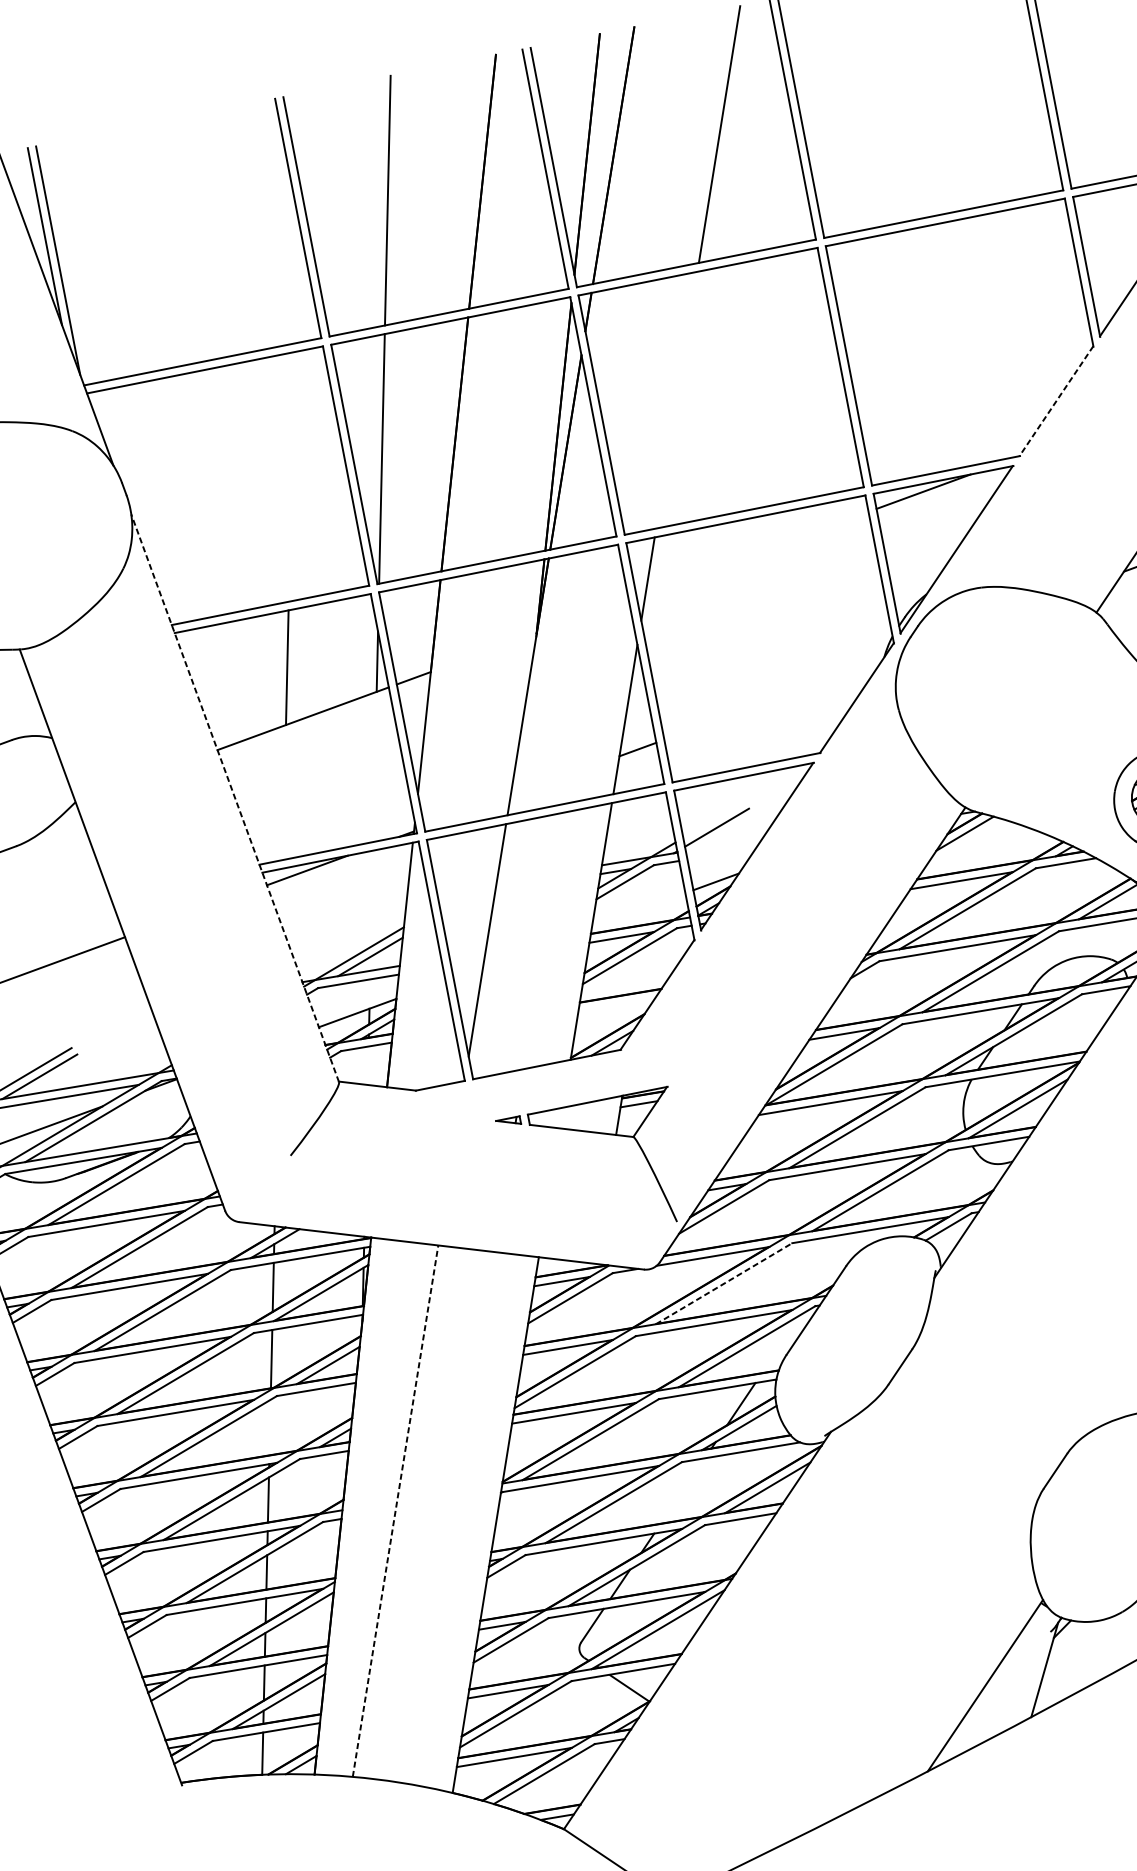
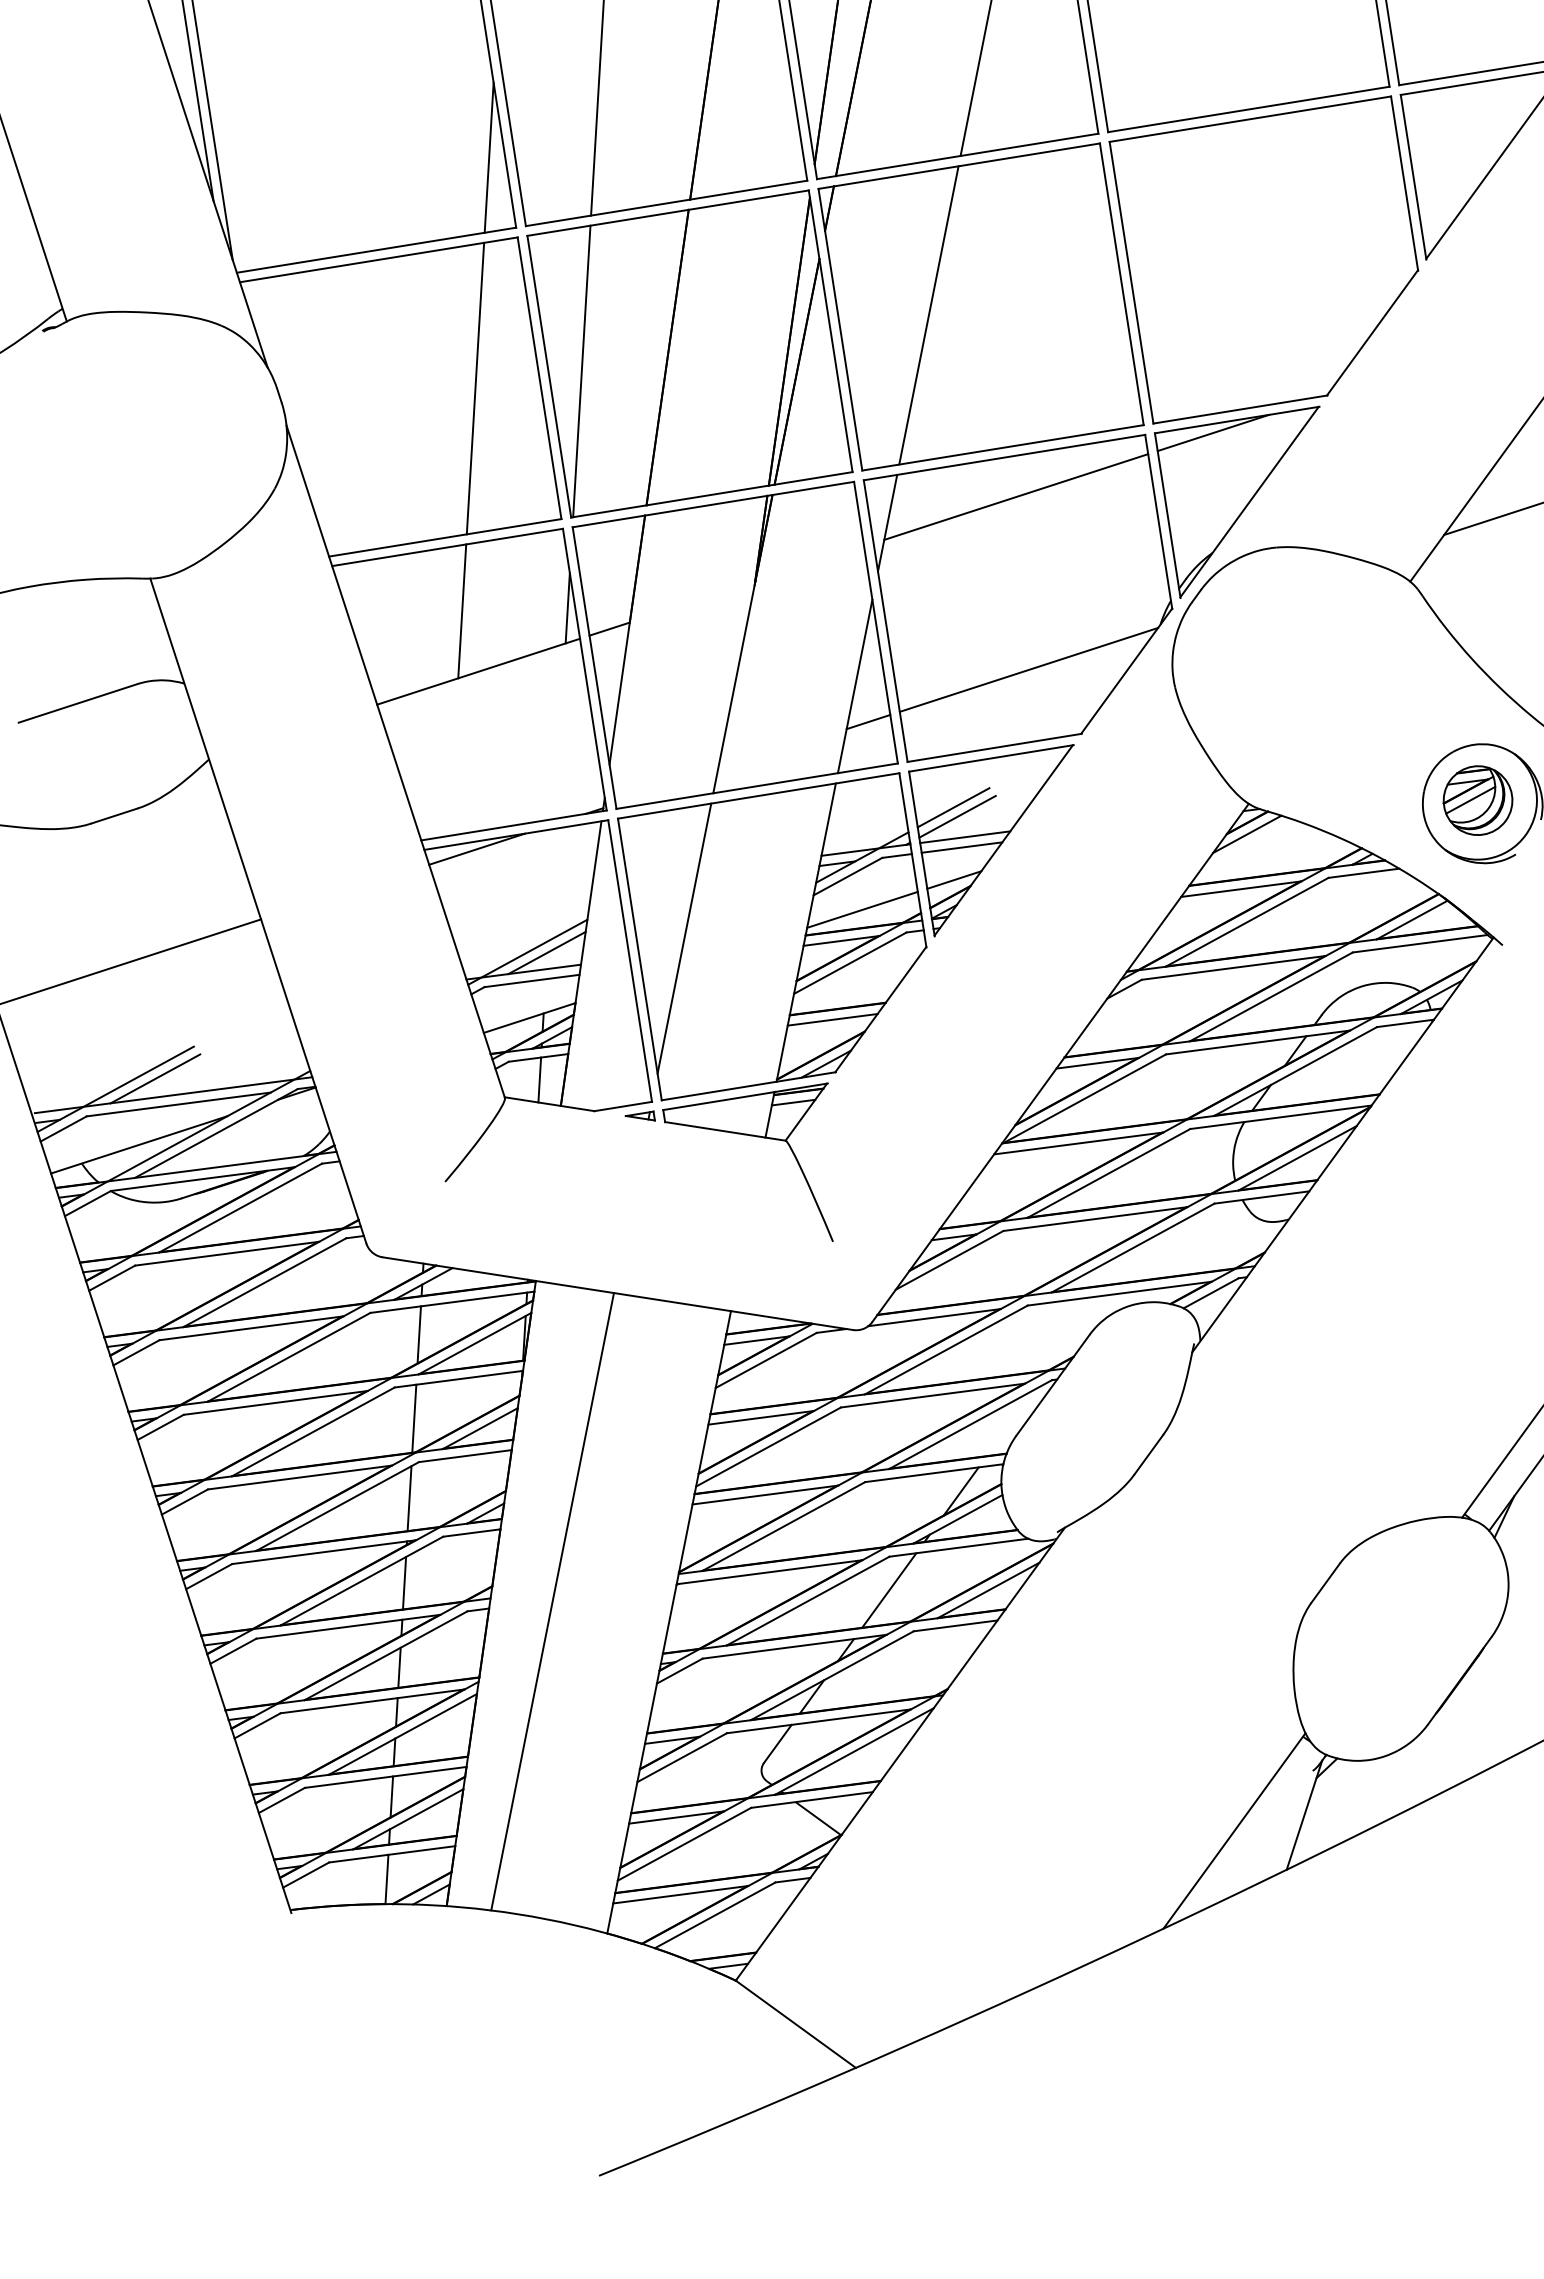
line: (295, 279) -> (488, 157), added
line: (676, 400) -> (928, 315), added
line: (1056, 401) -> (1372, 333), dashed -> solid
line: (291, 476) -> (475, 388), added
line: (757, 552) -> (1016, 496), added
line: (773, 699) -> (1028, 669), added
line: (234, 798) -> (395, 761), dashed -> solid
line: (713, 819) -> (953, 807), added
line: (724, 845) -> (965, 837), added
line: (721, 853) -> (961, 847), added
line: (638, 909) -> (862, 909), added
line: (616, 1004) -> (832, 1019), added
line: (367, 1065) -> (539, 1079), added
part: (586, 1132) -> (730, 1133), moved
line: (724, 1284) -> (946, 1350), dashed -> solid
line: (270, 1427) -> (409, 1498), added
line: (683, 1491) -> (889, 1590), added
line: (395, 1510) -> (552, 1601), dashed -> solid

